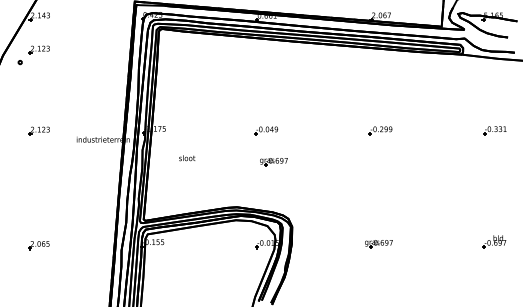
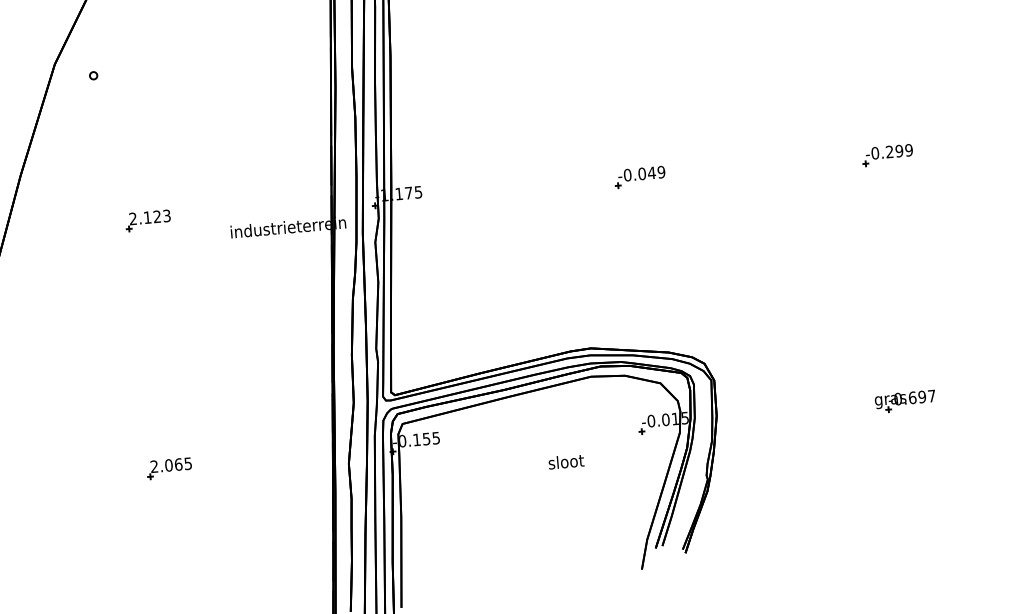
part: (38, 49) -> (130, 44), removed
text: (187, 158) -> (566, 462), moved
part: (273, 162) -> (661, 244), removed

